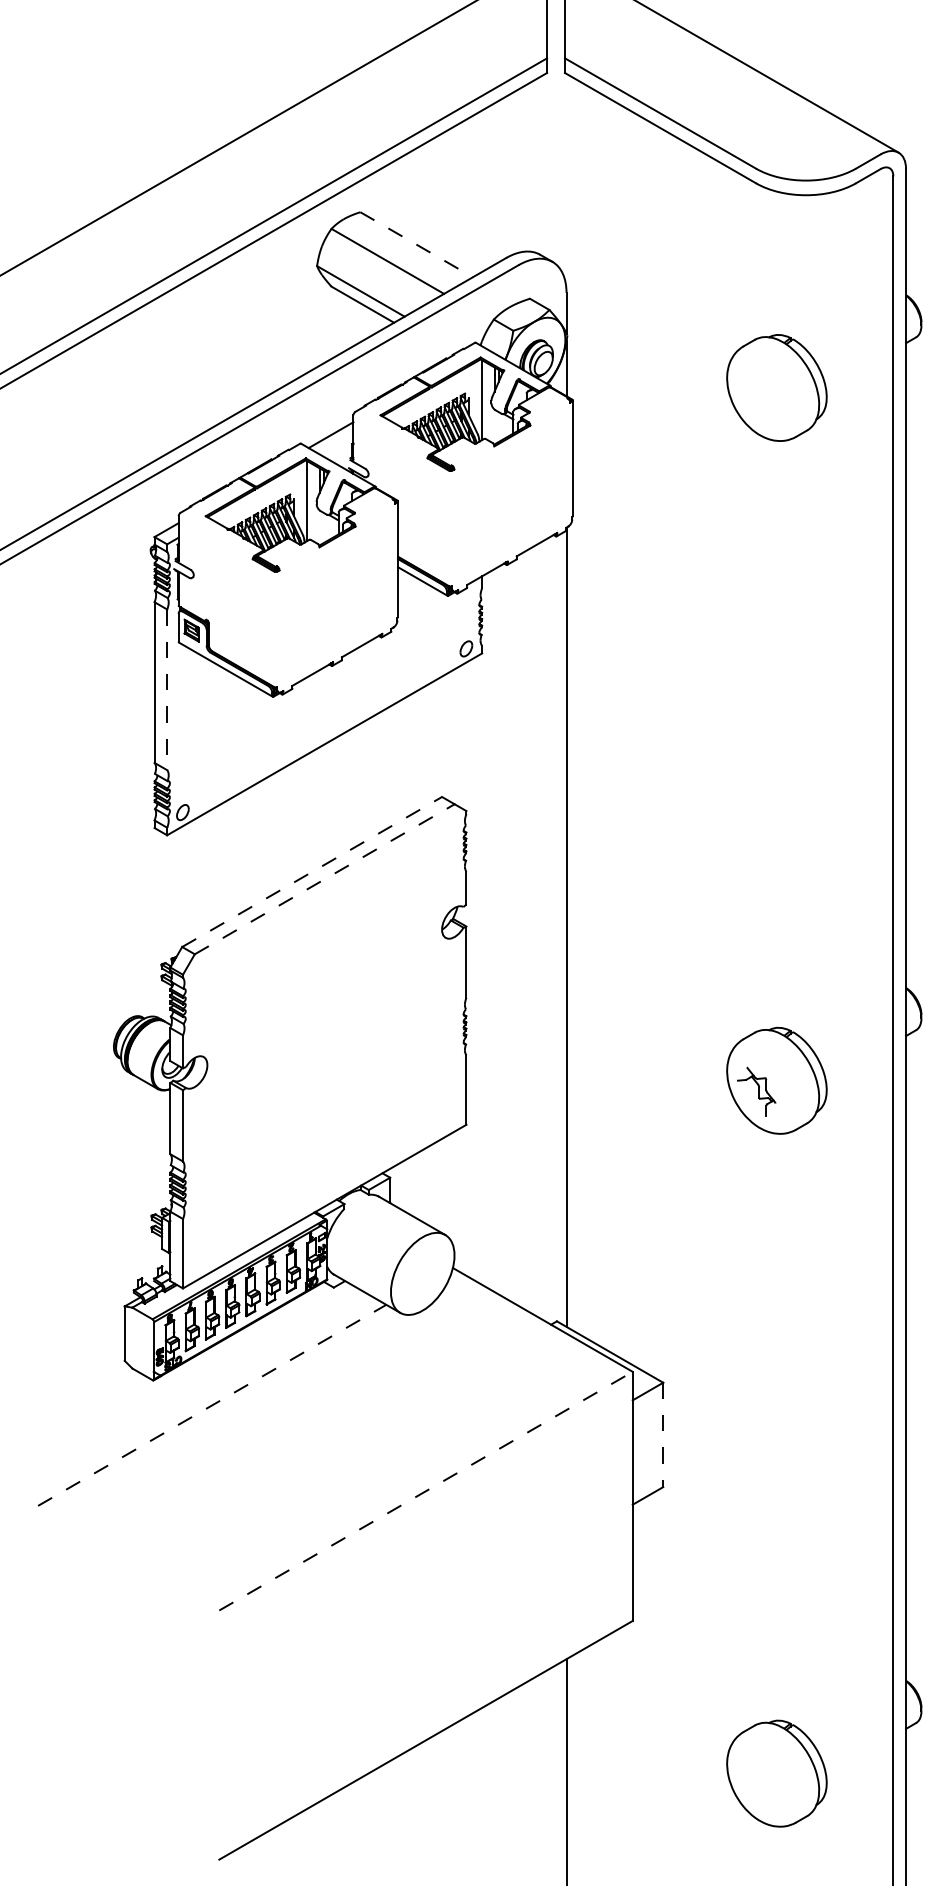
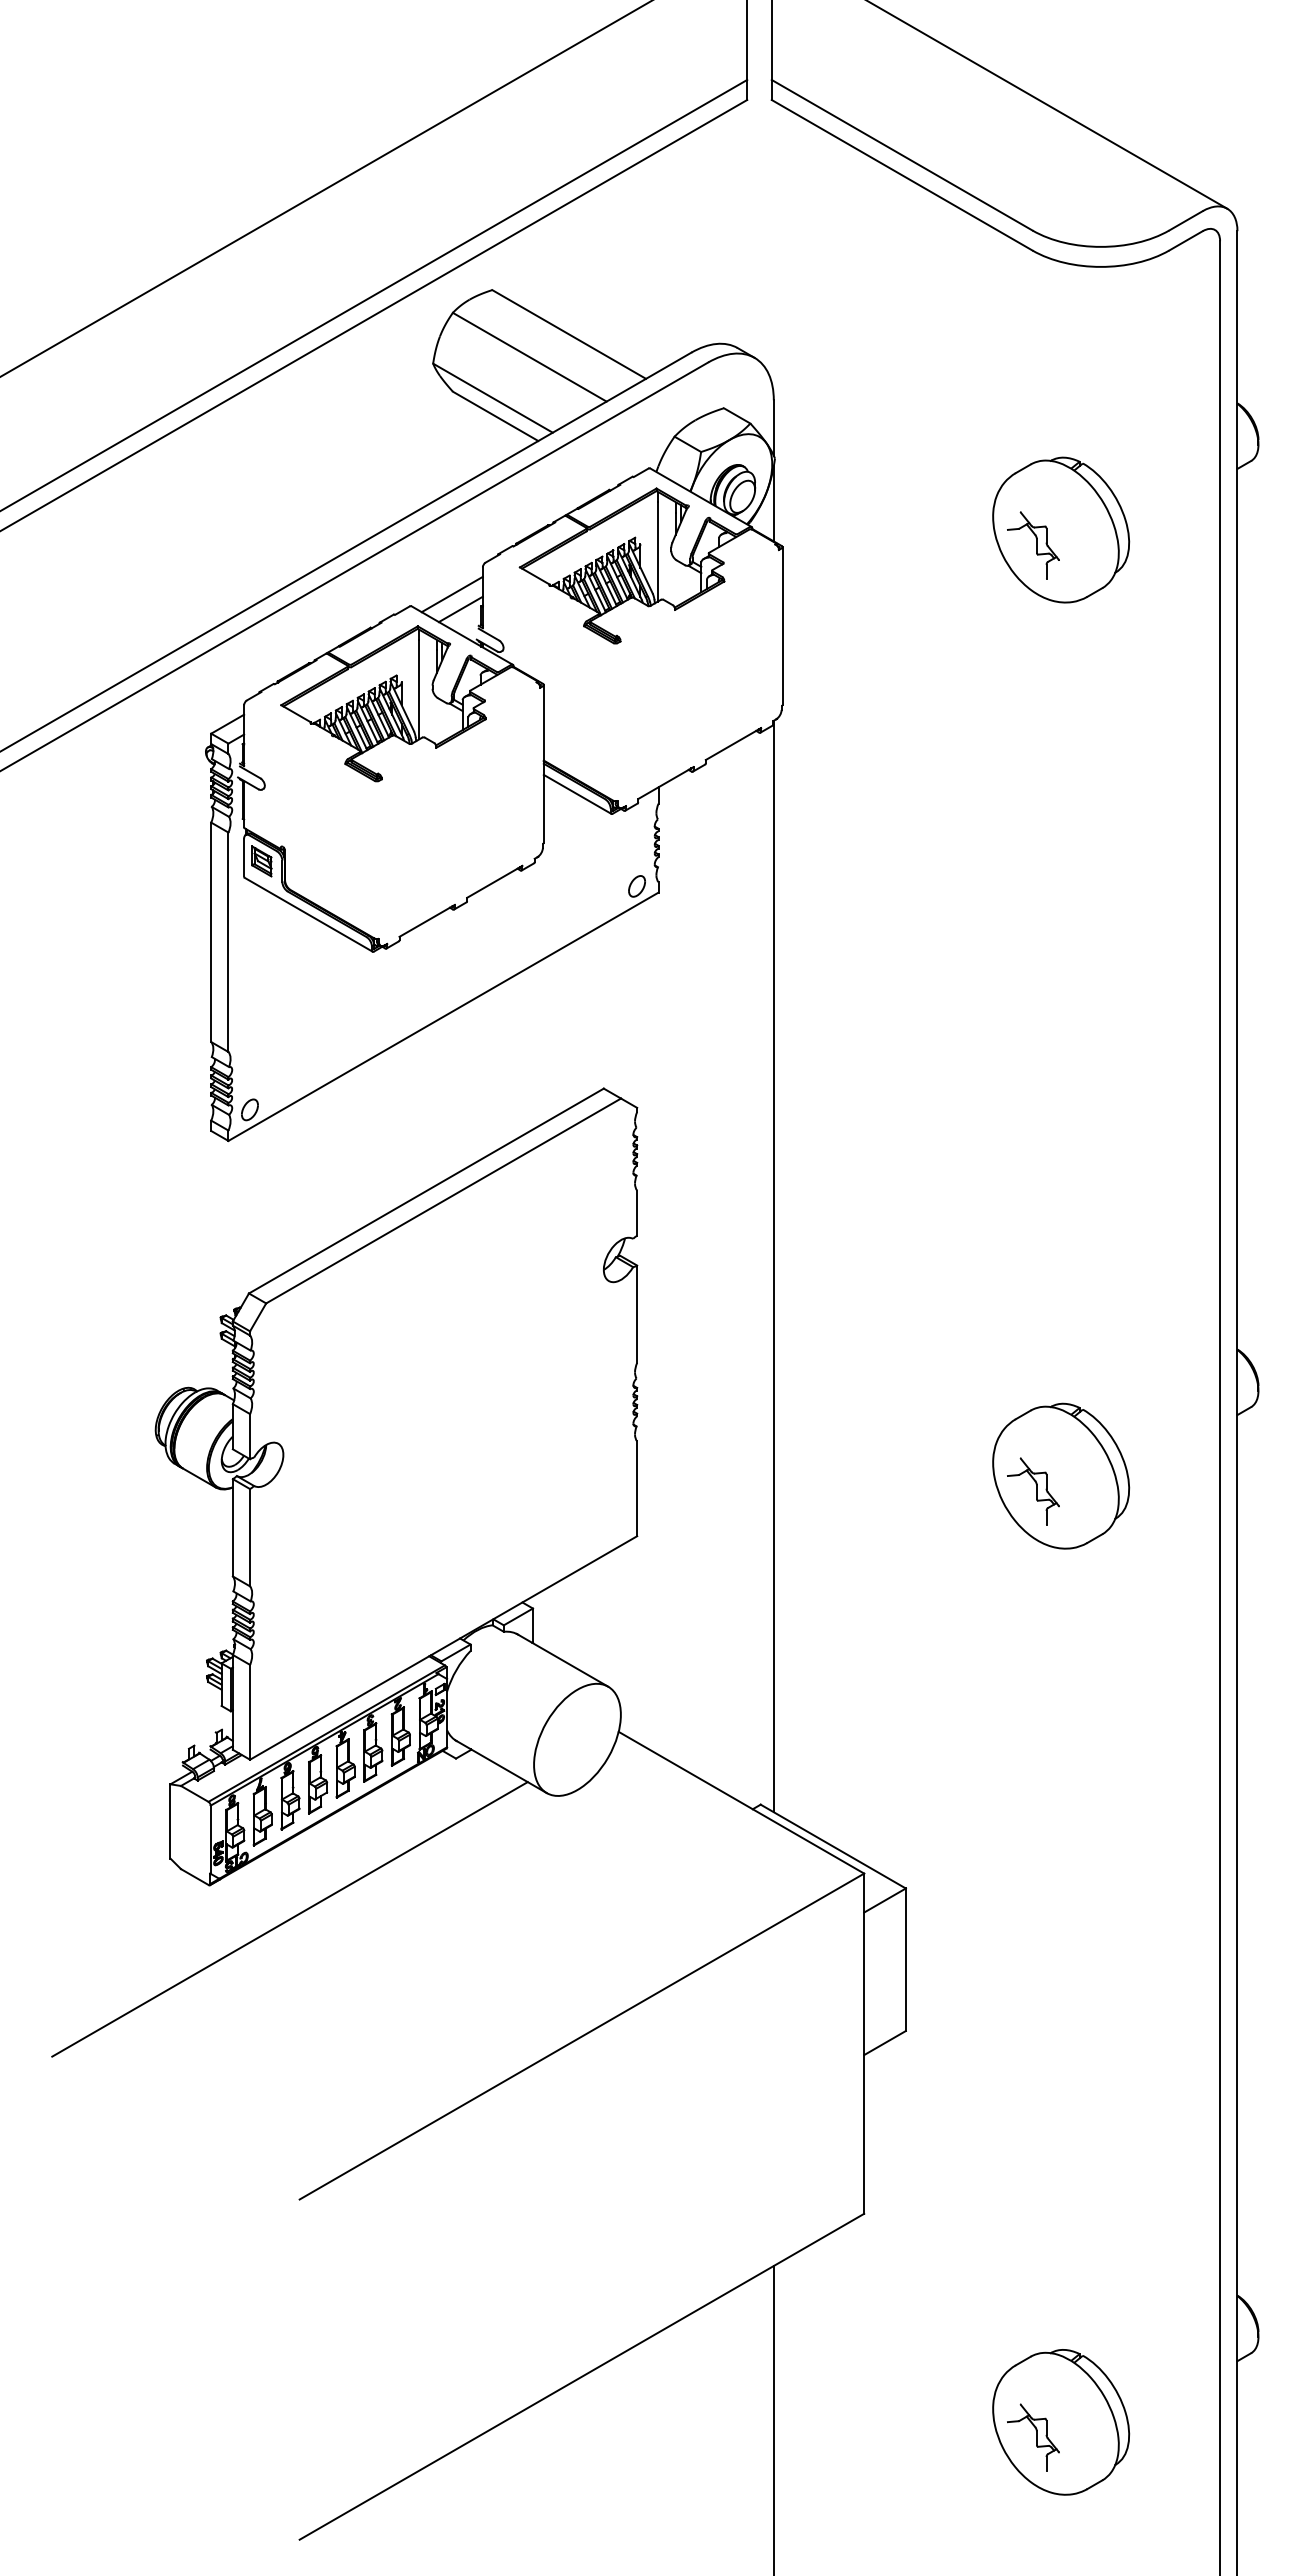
line: (416, 244) -> (569, 334), dashed -> solid
part: (756, 399) -> (1033, 545), added
line: (337, 446) -> (460, 609), added
line: (167, 689) -> (228, 942), dashed -> solid
line: (312, 872) -> (426, 1191), dashed -> solid
line: (324, 878) -> (443, 1200), dashed -> solid
line: (212, 1405) -> (290, 1919), dashed -> solid
line: (662, 1435) -> (905, 1960), dashed -> solid
line: (425, 1491) -> (581, 2036), dashed -> solid
part: (756, 1784) -> (1033, 2437), added

